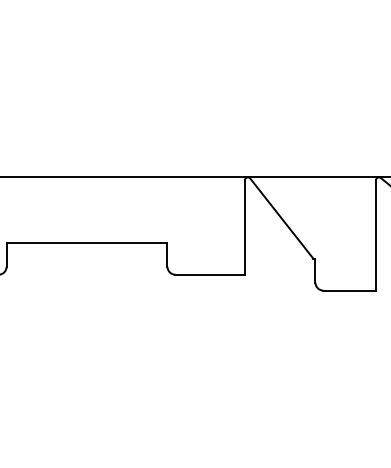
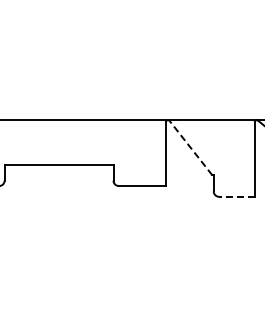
line: (281, 219) -> (190, 148), solid -> dashed
line: (349, 290) -> (236, 196), solid -> dashed

